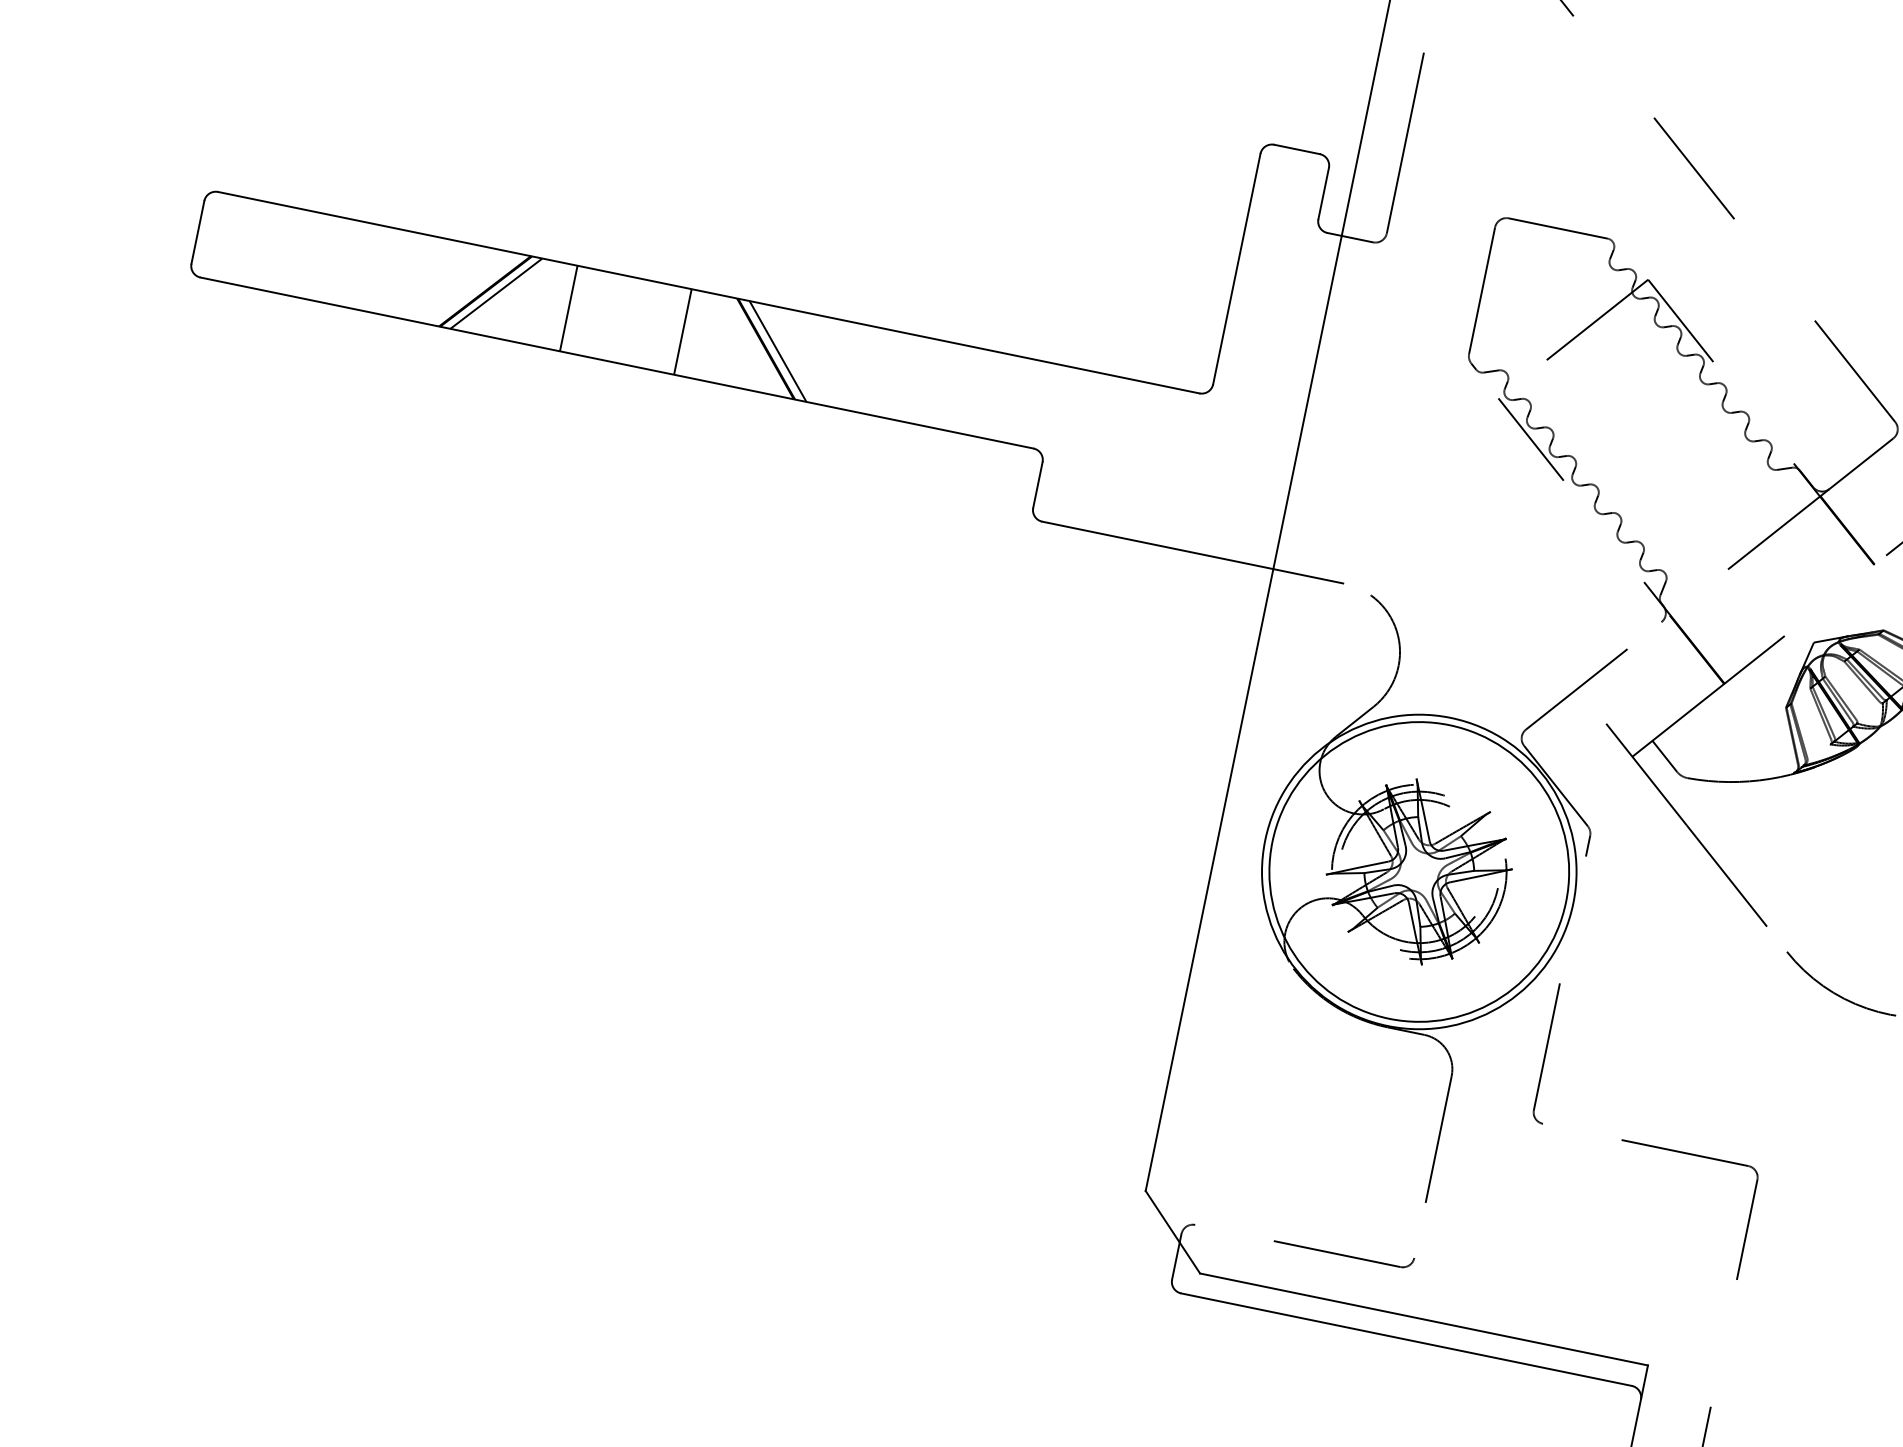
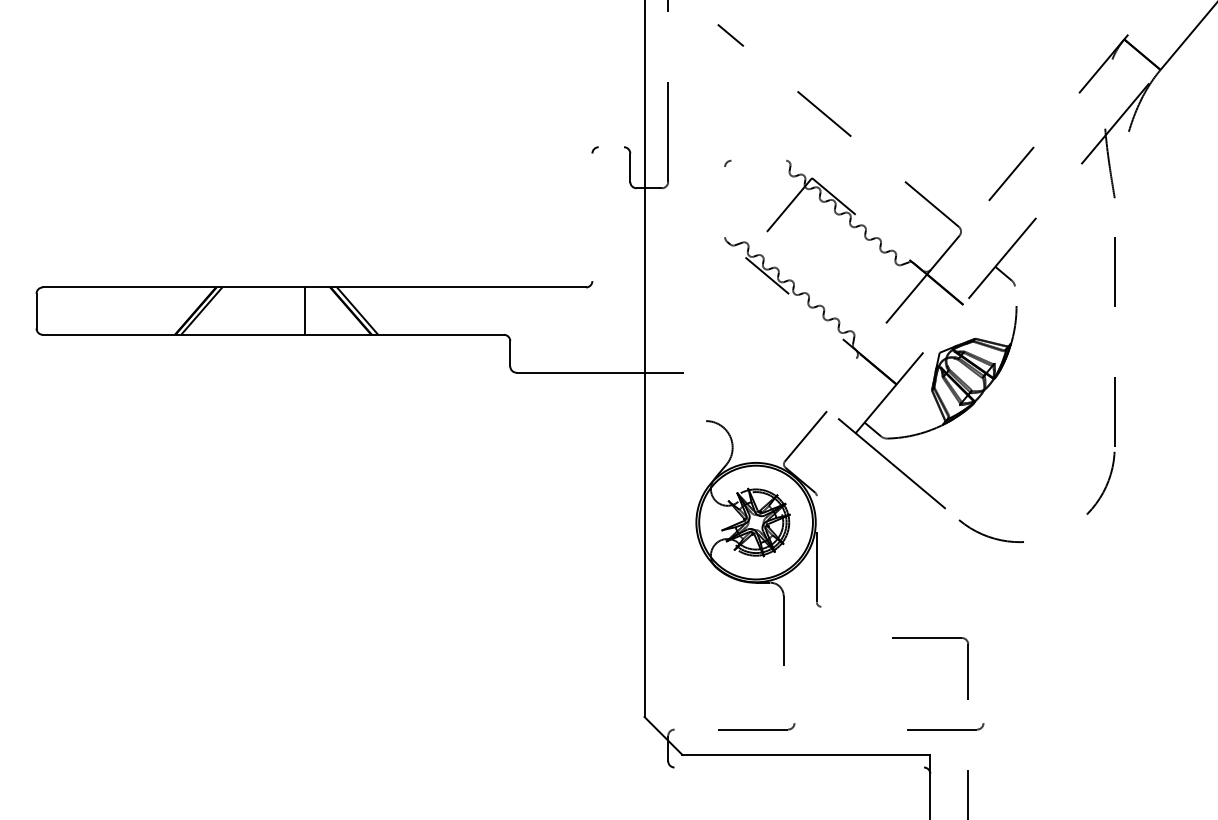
line: (1295, 149) -> (610, 147), removed
line: (1557, 228) -> (758, 160), removed
line: (1236, 269) -> (592, 217), removed
line: (1482, 291) -> (725, 202), removed
line: (568, 307) -> (241, 310), removed
part: (1419, 901) -> (758, 533), size x0.7
part: (1685, 1319) -> (945, 726), added
line: (1406, 1339) -> (799, 767), removed

